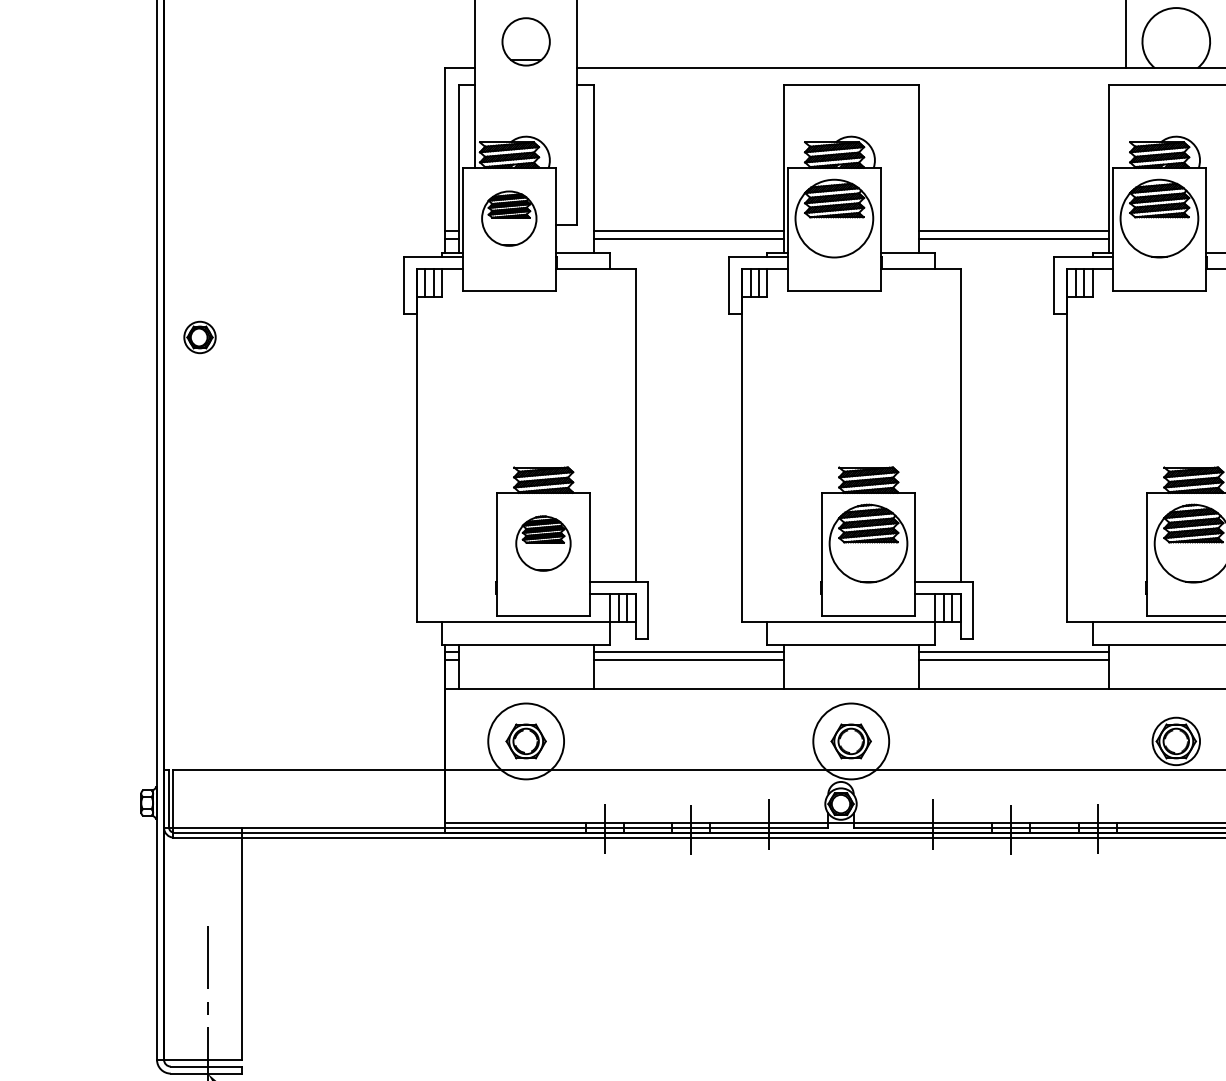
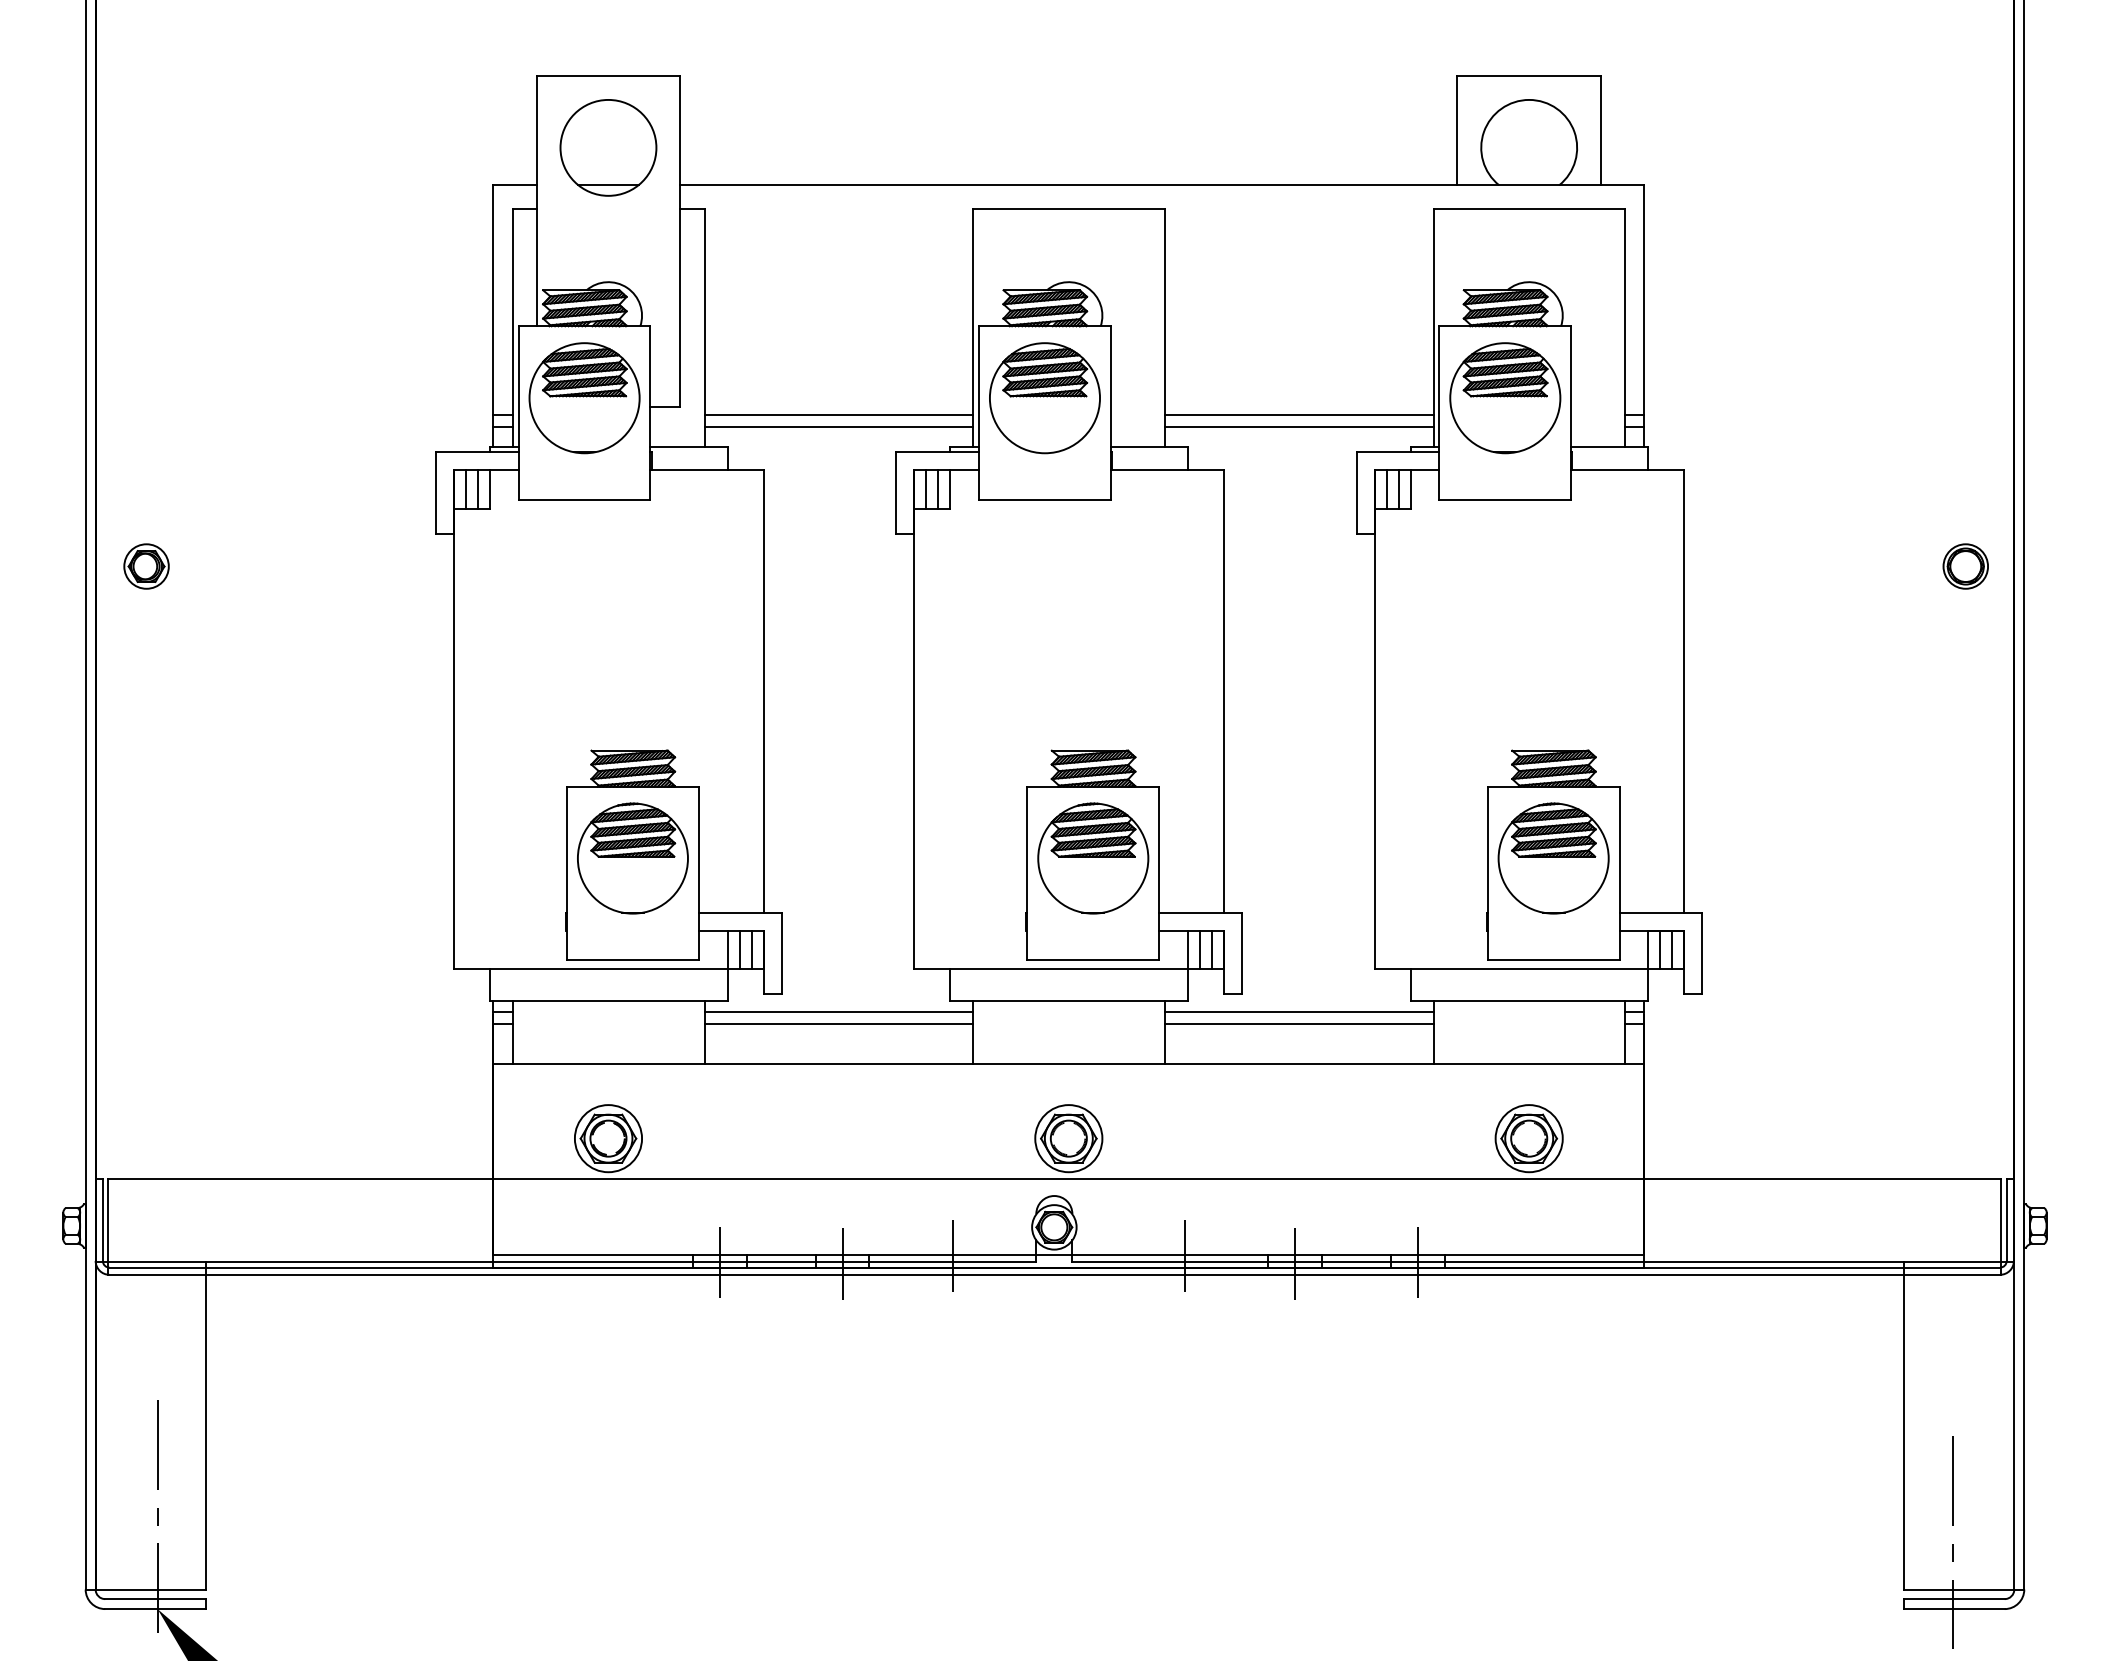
part: (526, 41) -> (608, 147), size x1.43
part: (509, 218) -> (584, 398), size x1.43
part: (543, 543) -> (632, 858), size x1.43
circle: (526, 741) -> (608, 1138), size x0.62
circle: (851, 741) -> (1068, 1138), size x0.62

